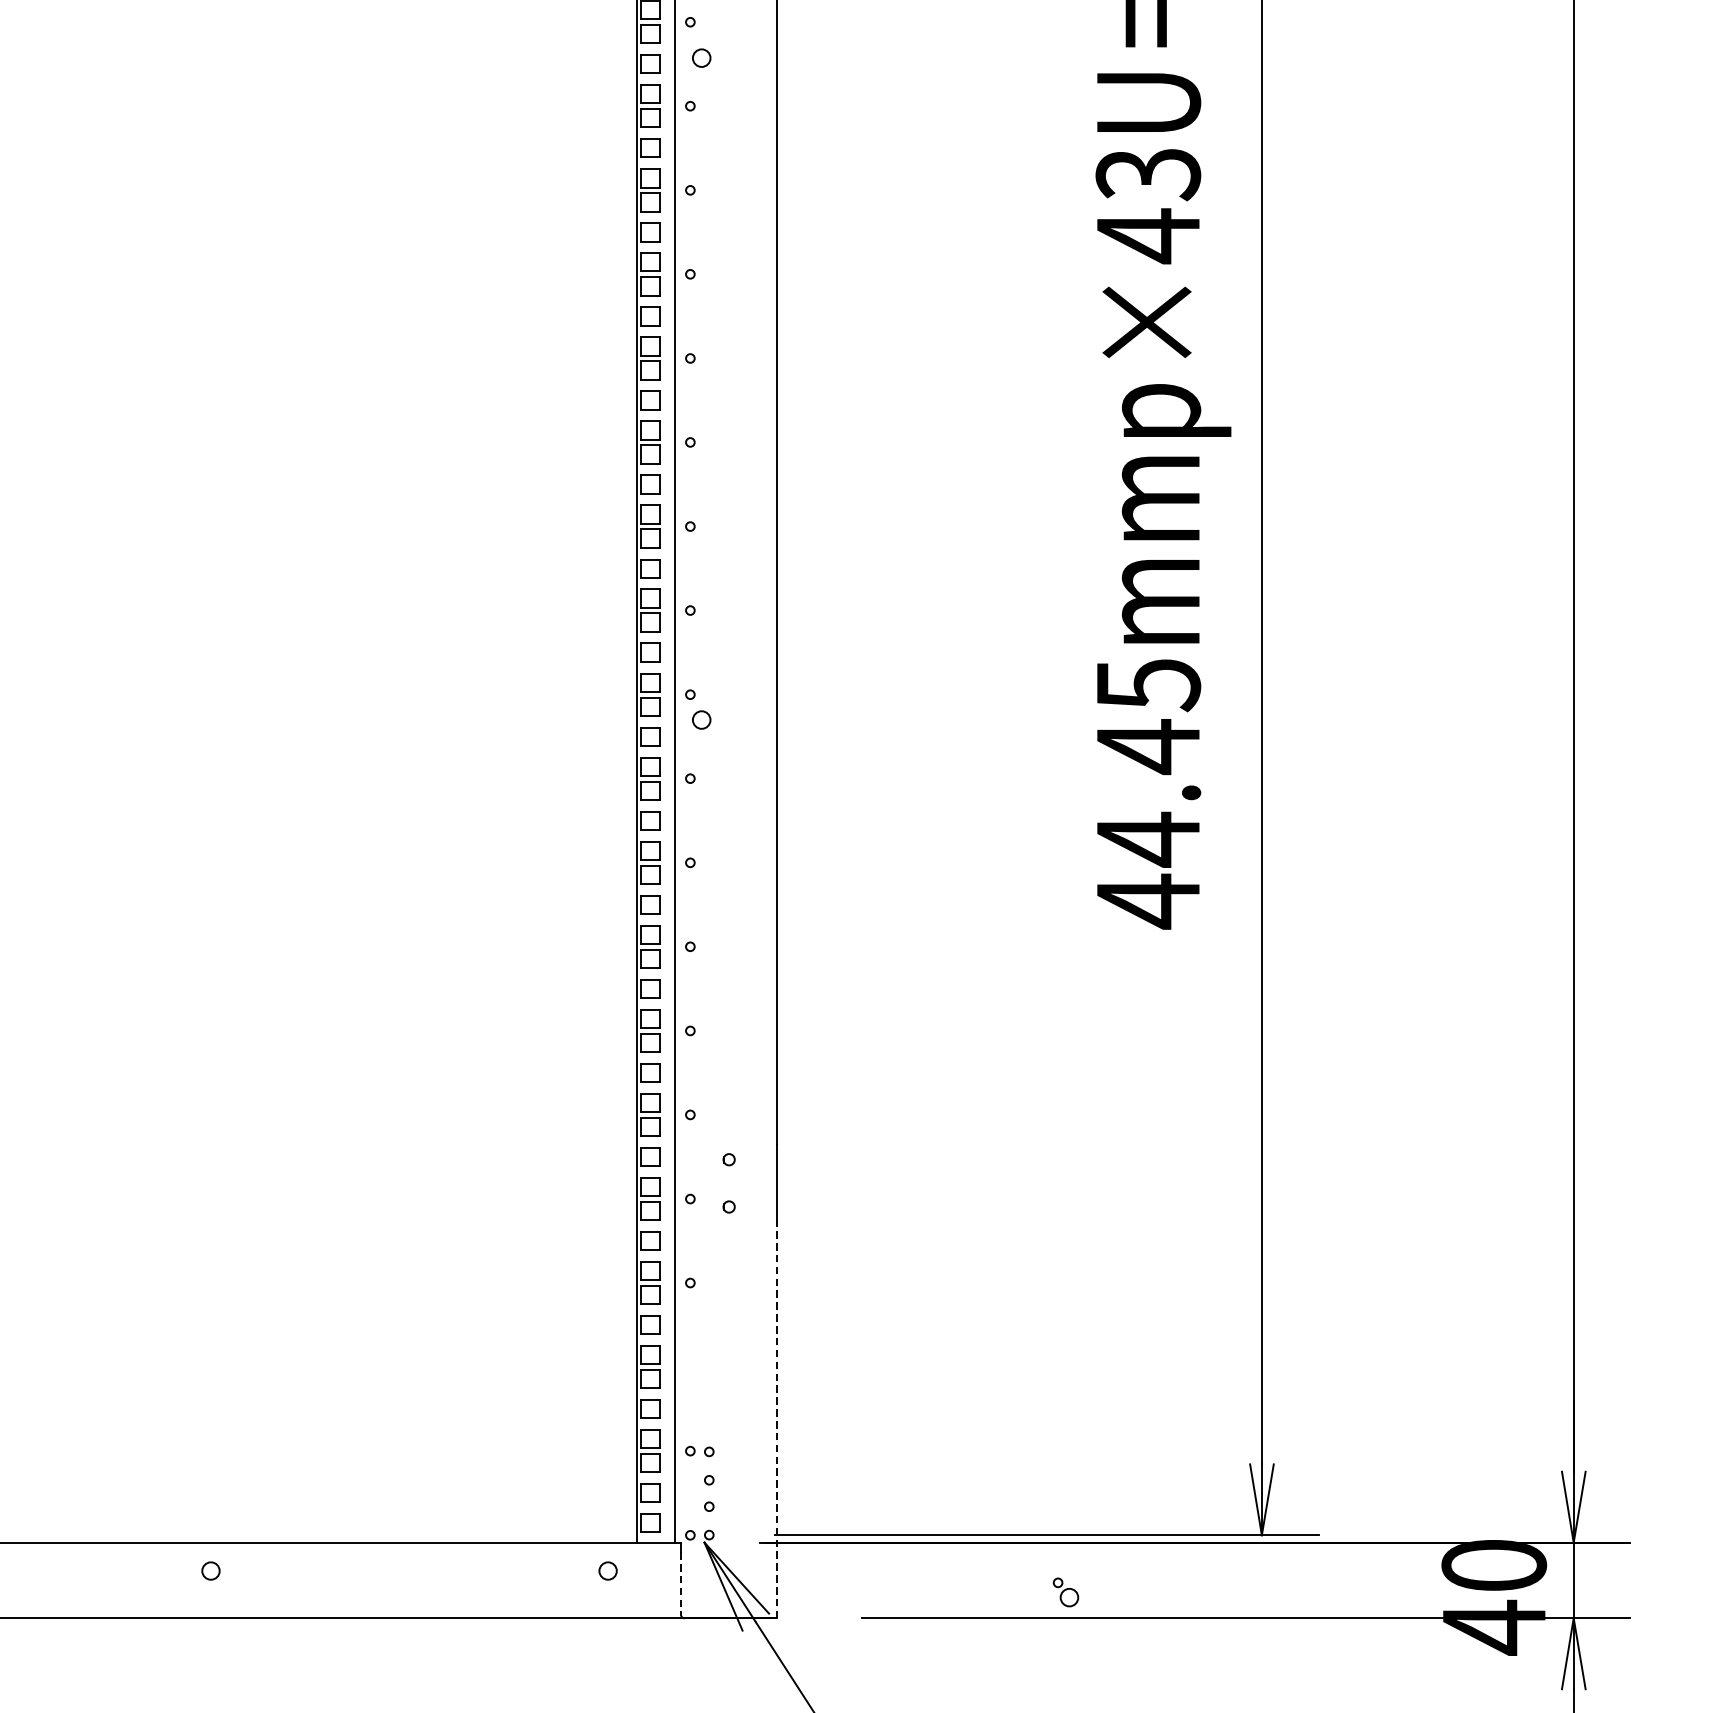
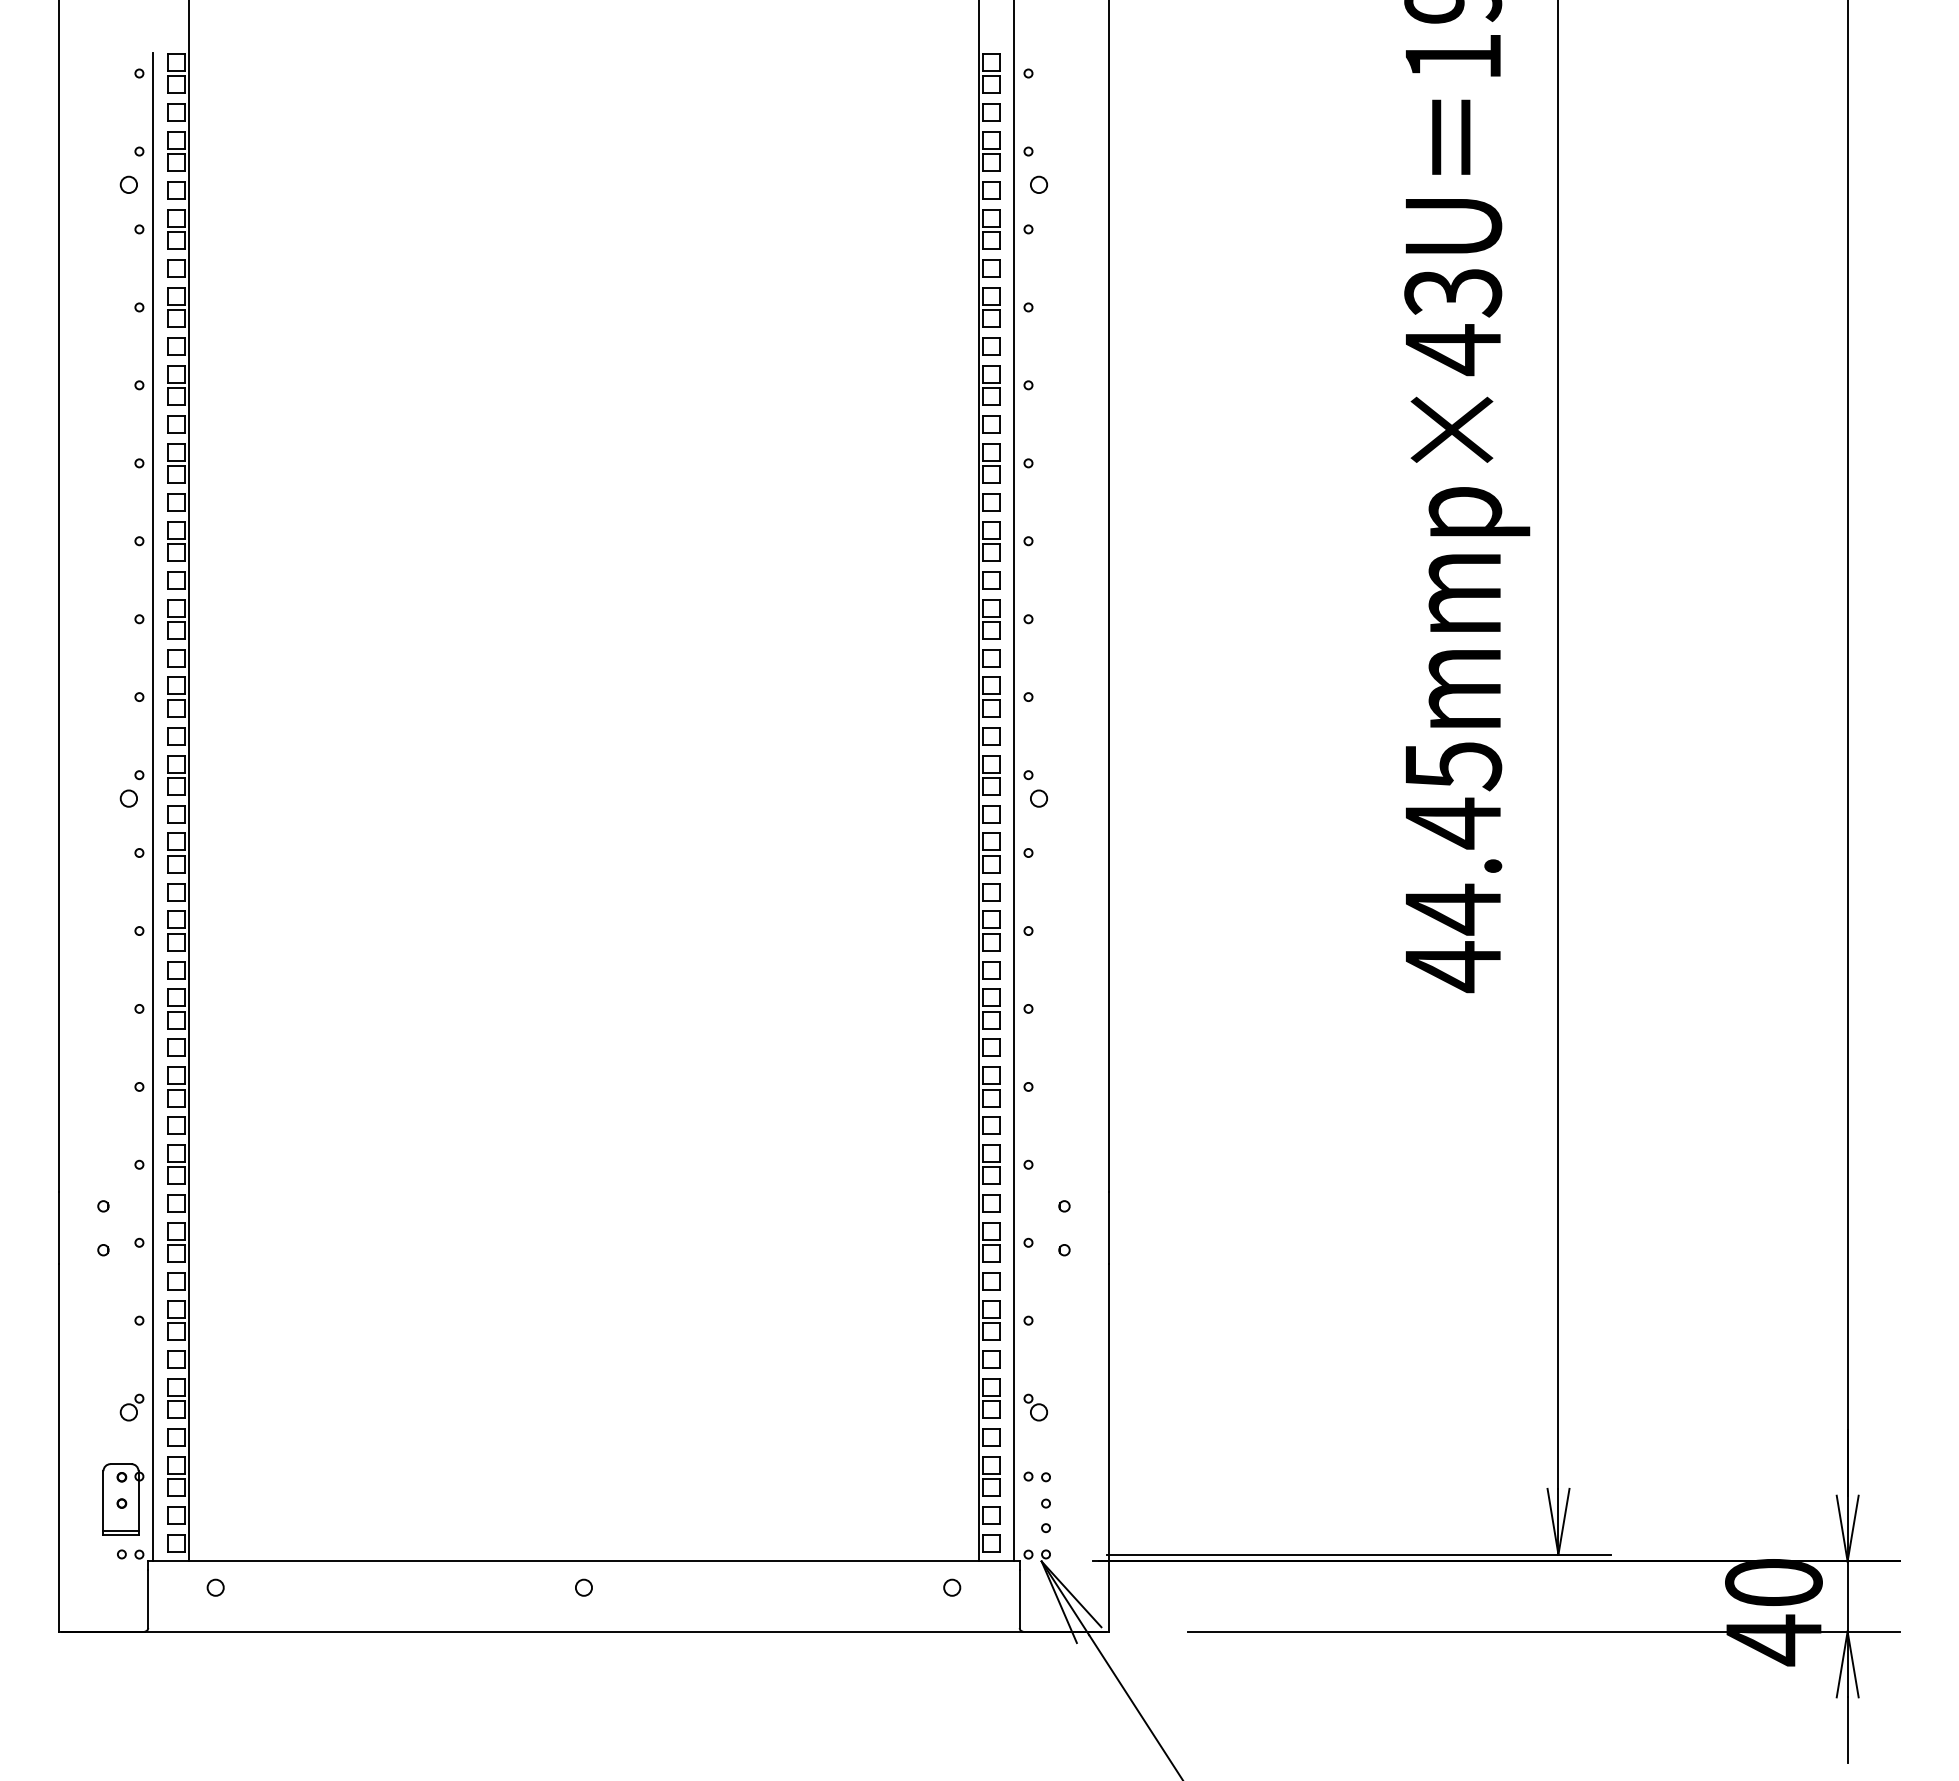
line: (777, 1419) -> (1109, 1447), dashed -> solid
line: (680, 1583) -> (1019, 1599), dashed -> solid
part: (1065, 1592) -> (1035, 1407), moved

